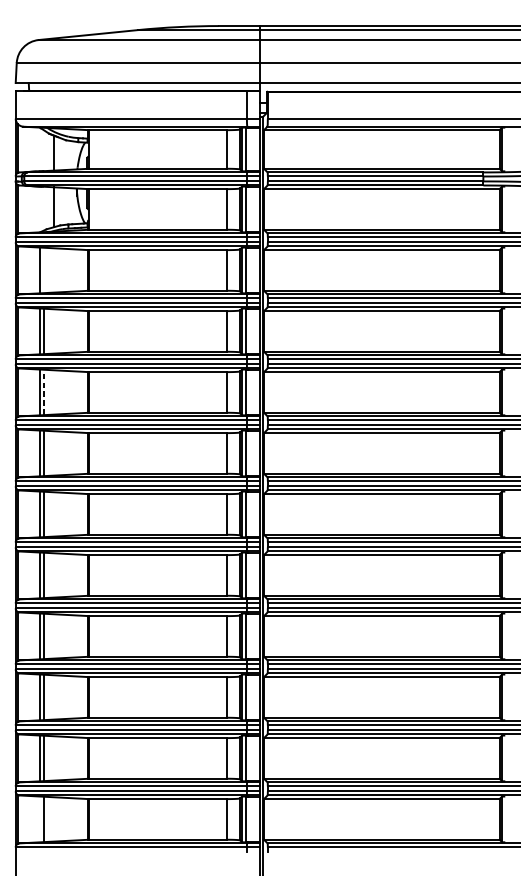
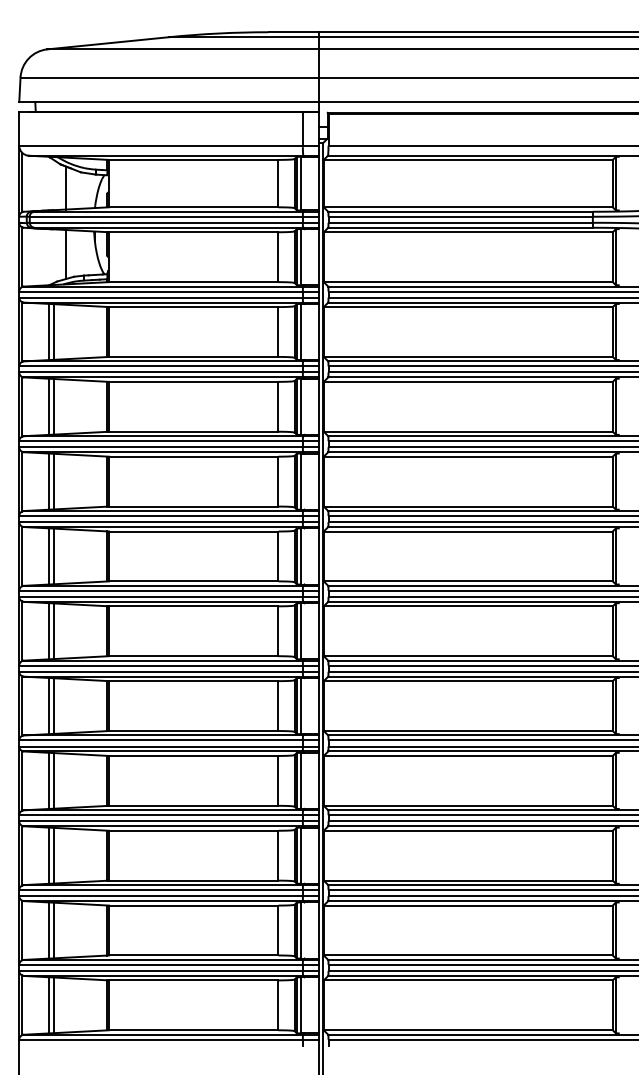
line: (43, 270) -> (53, 331), added
line: (43, 392) -> (53, 481), dashed -> solid
line: (40, 819) -> (49, 1005), added

